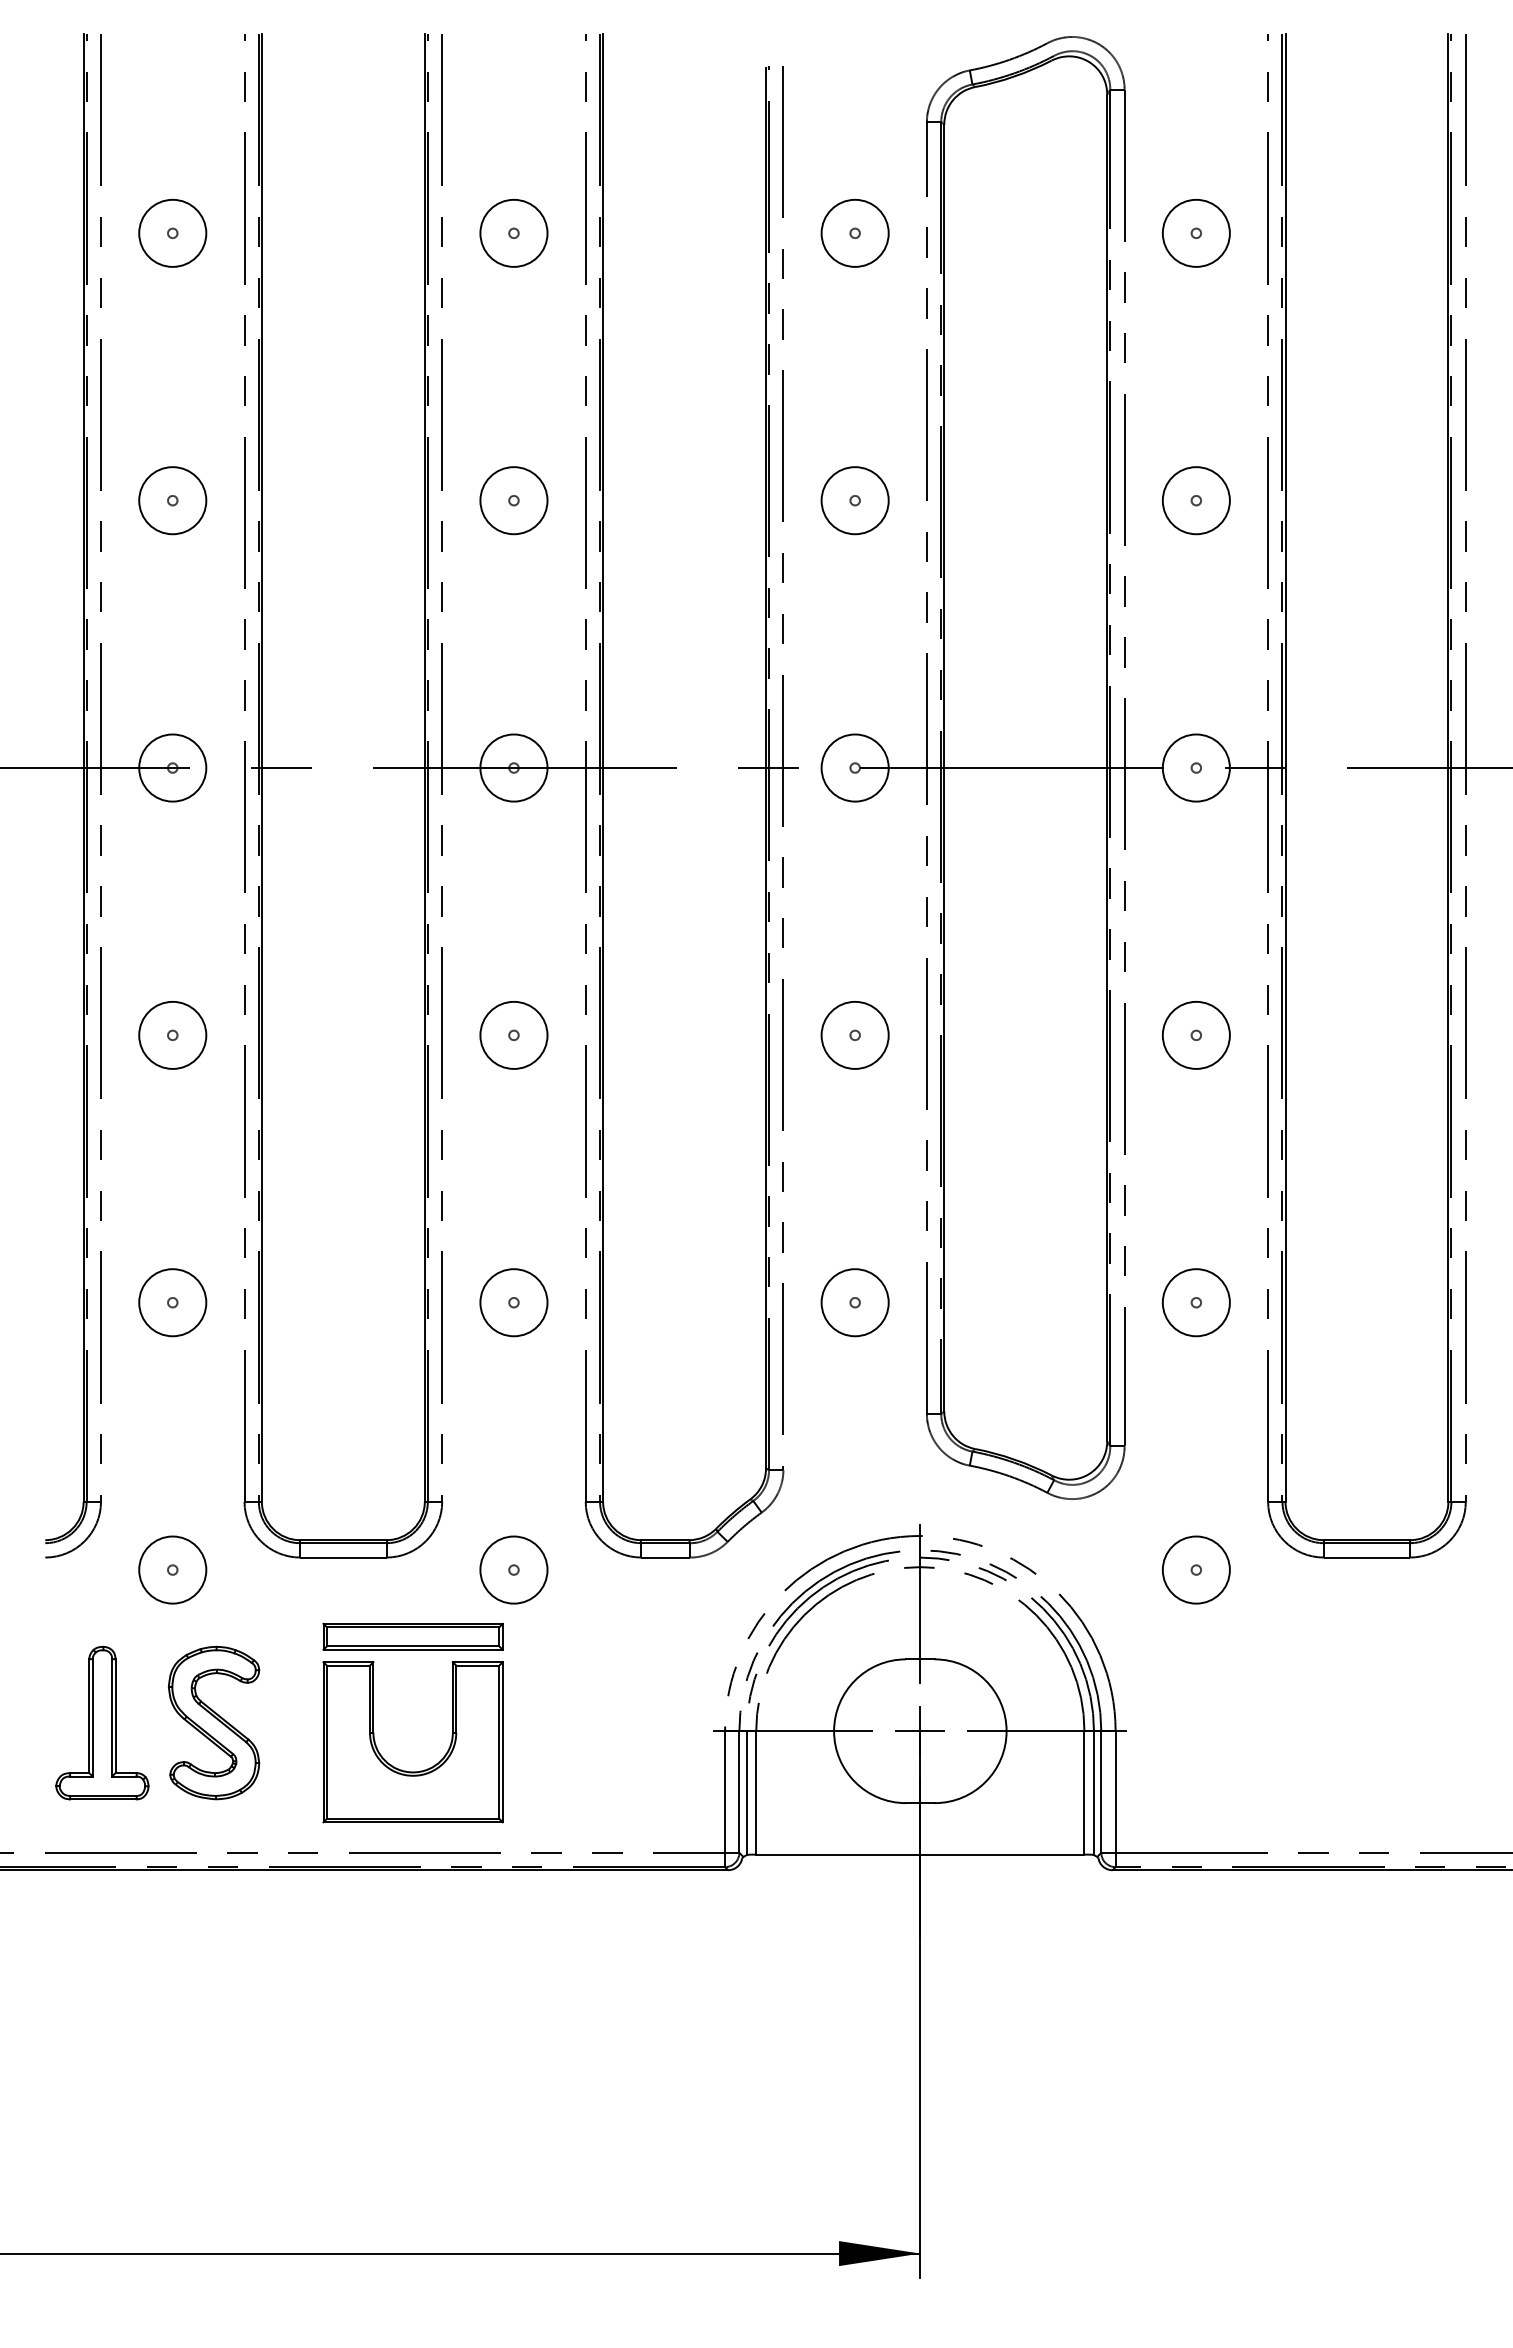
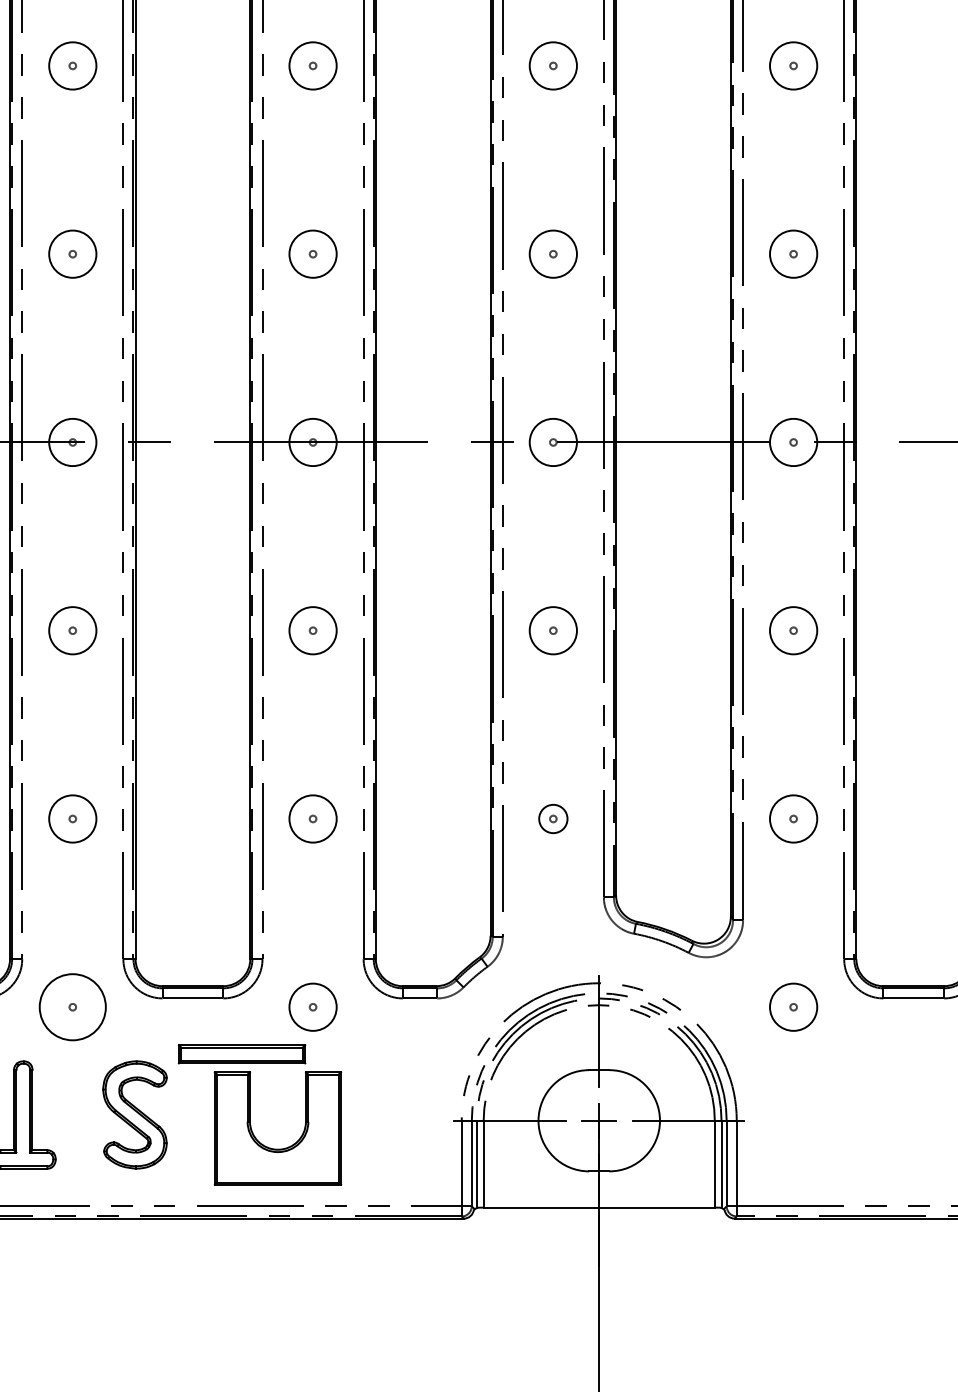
circle: (854, 1302) -> (552, 818), size x0.6
circle: (172, 1569) -> (72, 1006), size x1.4
part: (213, 1722) -> (134, 1114), moved
part: (406, 1770) -> (273, 1148), moved

